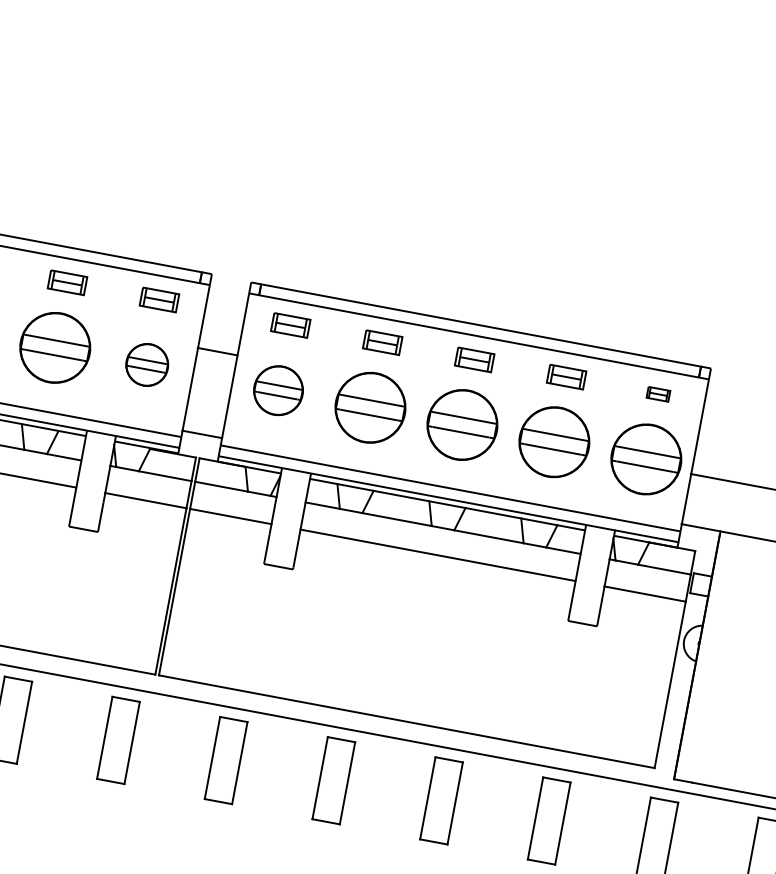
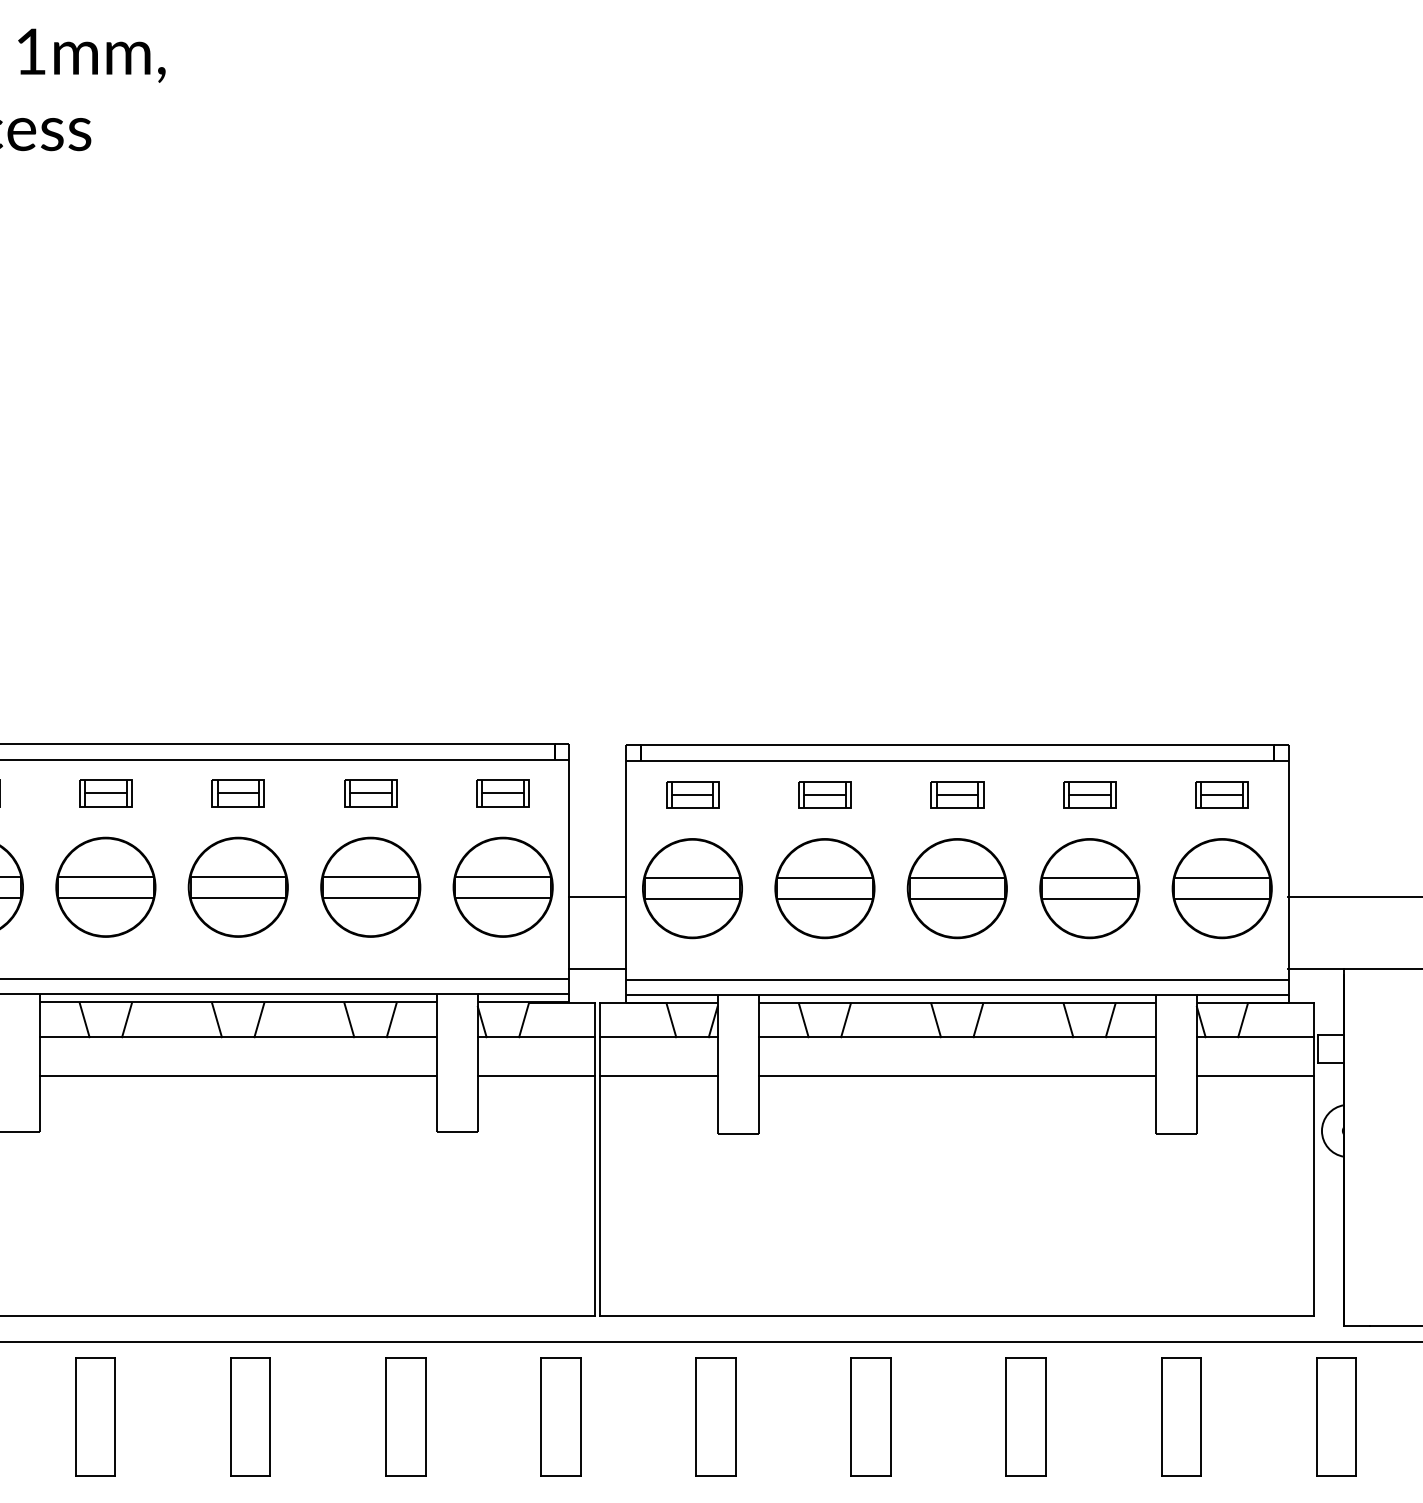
line: (217, 351) -> (597, 897), moved
part: (146, 364) -> (502, 886), size x1.67
part: (278, 390) -> (692, 888), size x1.43
part: (658, 393) -> (1221, 794), size x1.67

